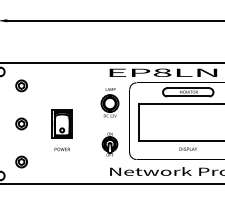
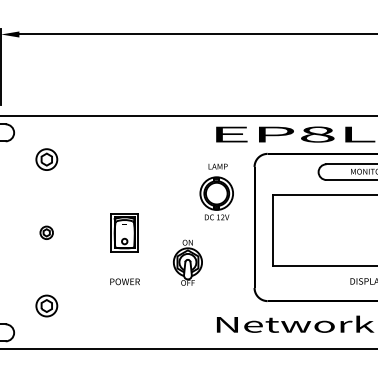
part: (21, 123) -> (46, 231), size x0.6
part: (61, 123) -> (123, 231), size x0.7
part: (109, 144) -> (186, 262), moved

